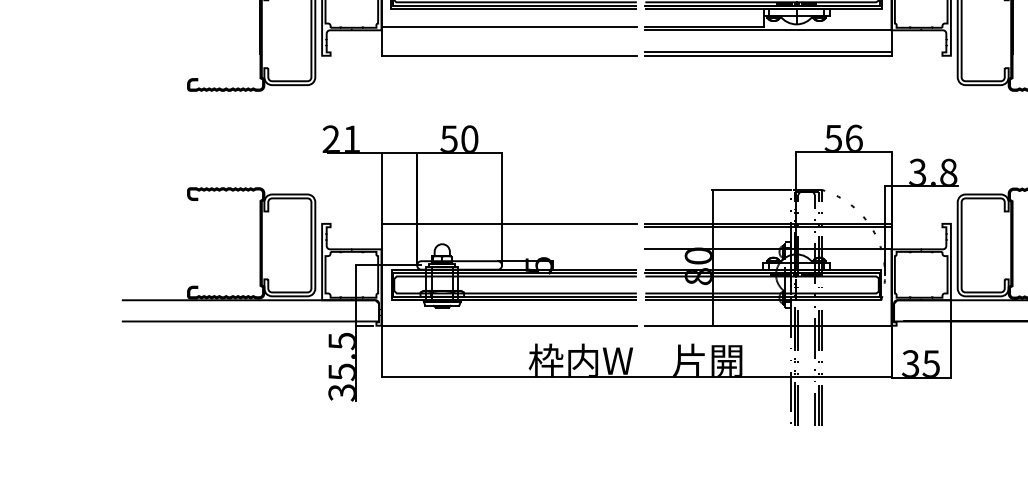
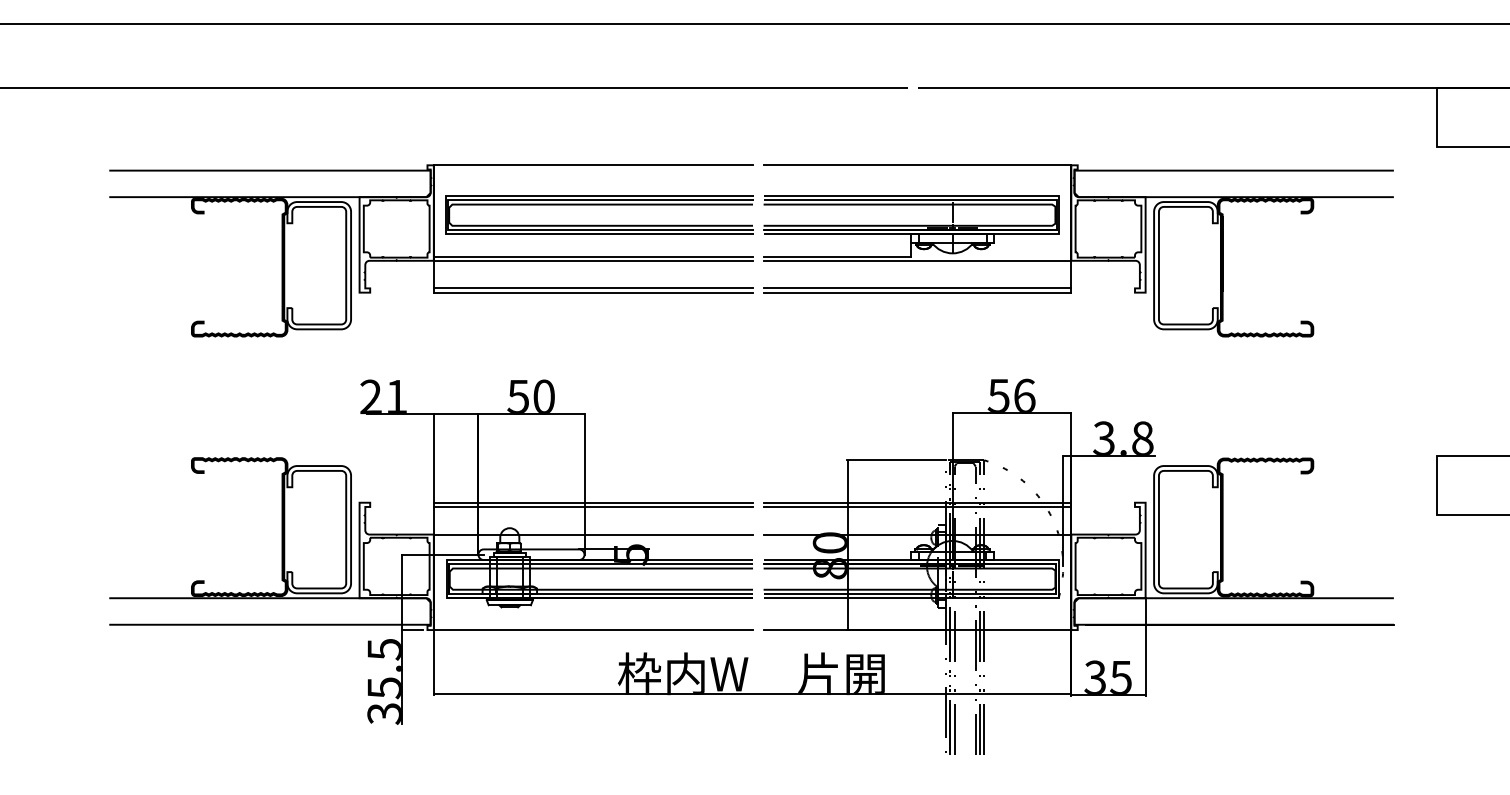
line: (509, 30) -> (593, 260), added
line: (509, 52) -> (593, 288), added
line: (509, 226) -> (593, 506), added
line: (509, 249) -> (593, 534), added

